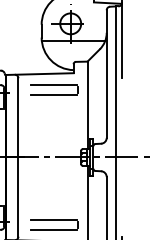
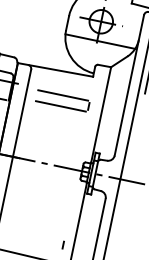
part: (54, 89) -> (62, 100), moved
line: (53, 220) -> (37, 234), removed
line: (53, 230) -> (34, 245), removed

